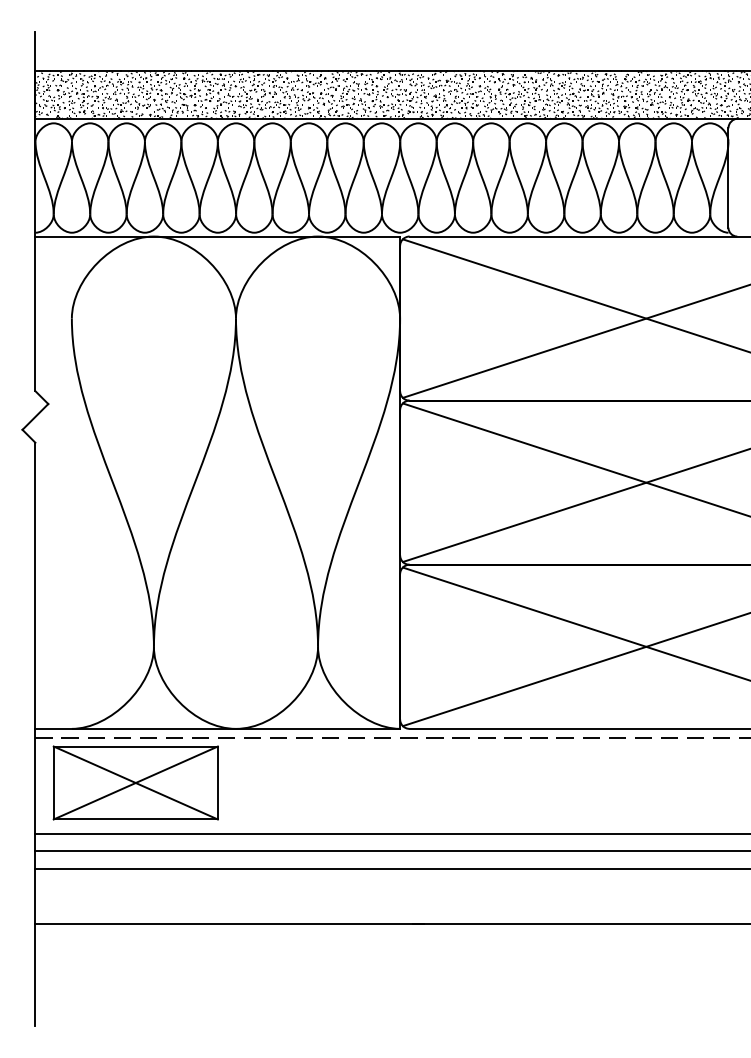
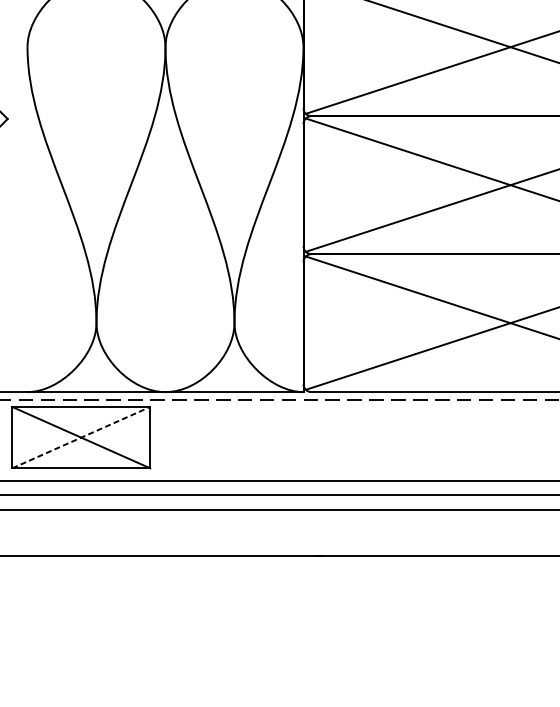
line: (135, 783) -> (81, 438), solid -> dashed

